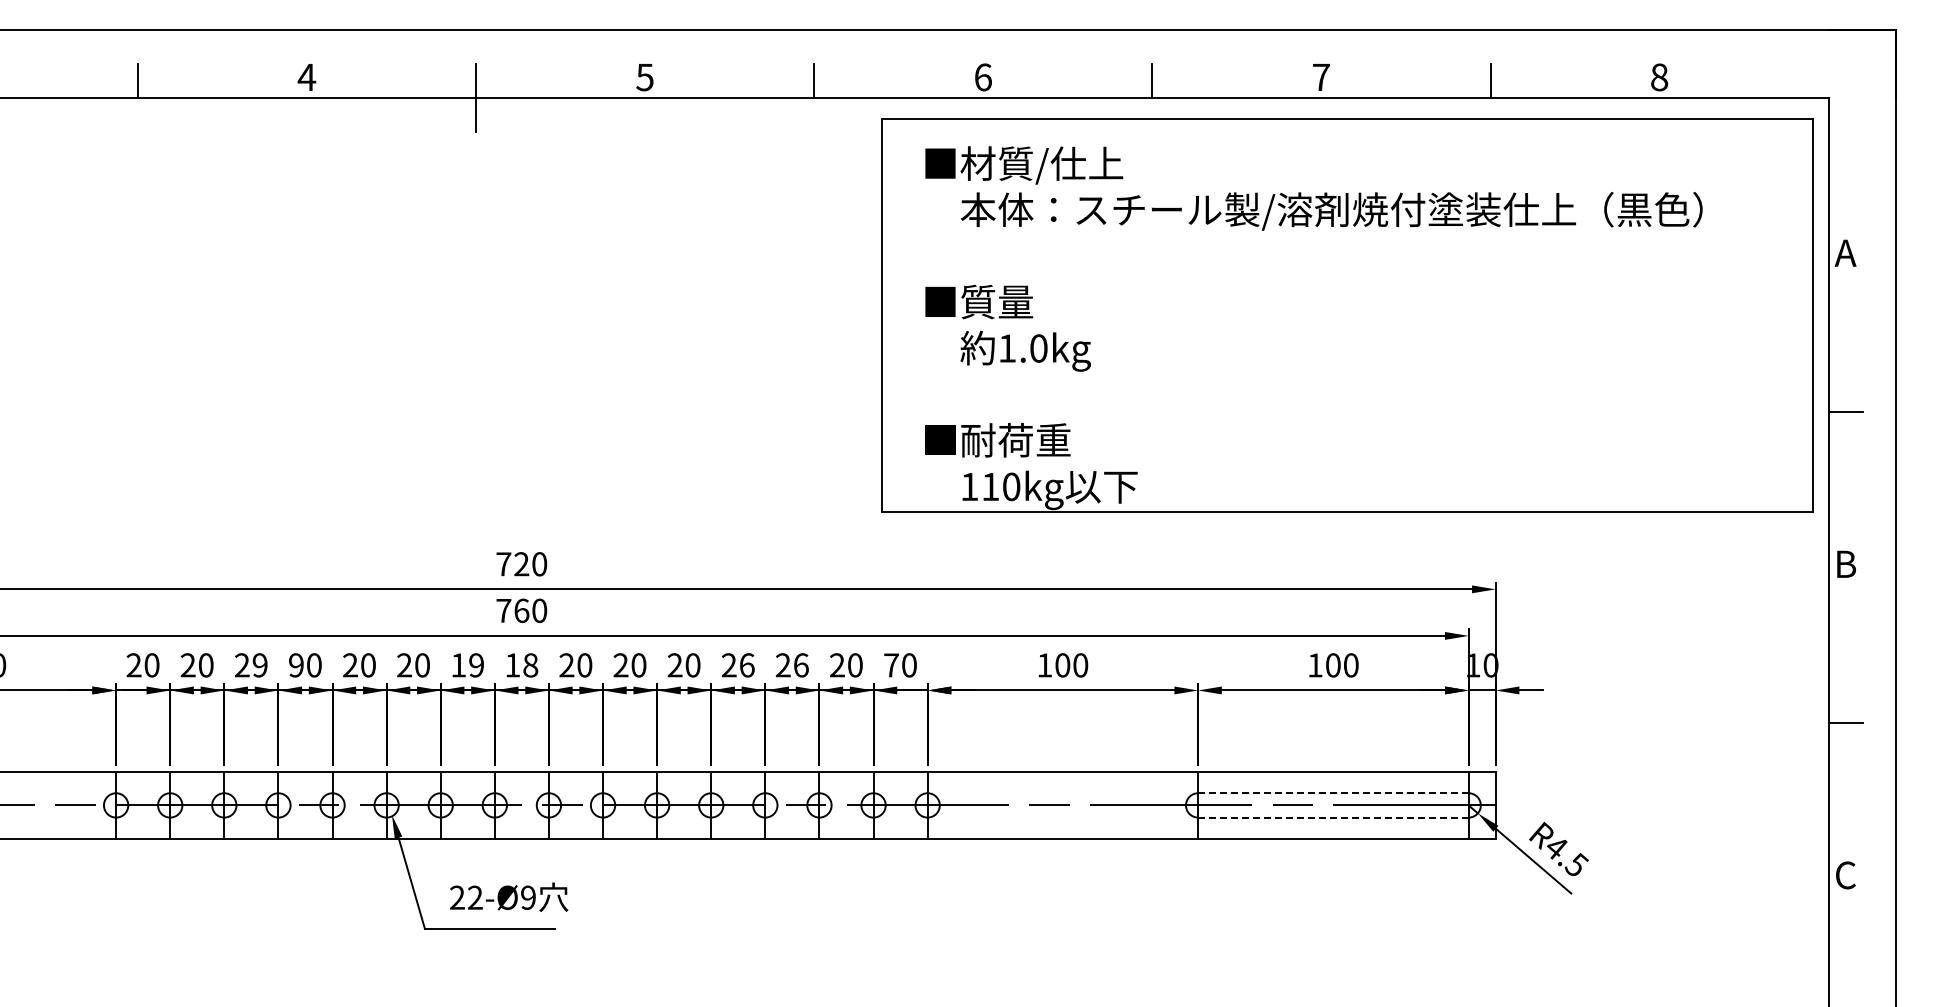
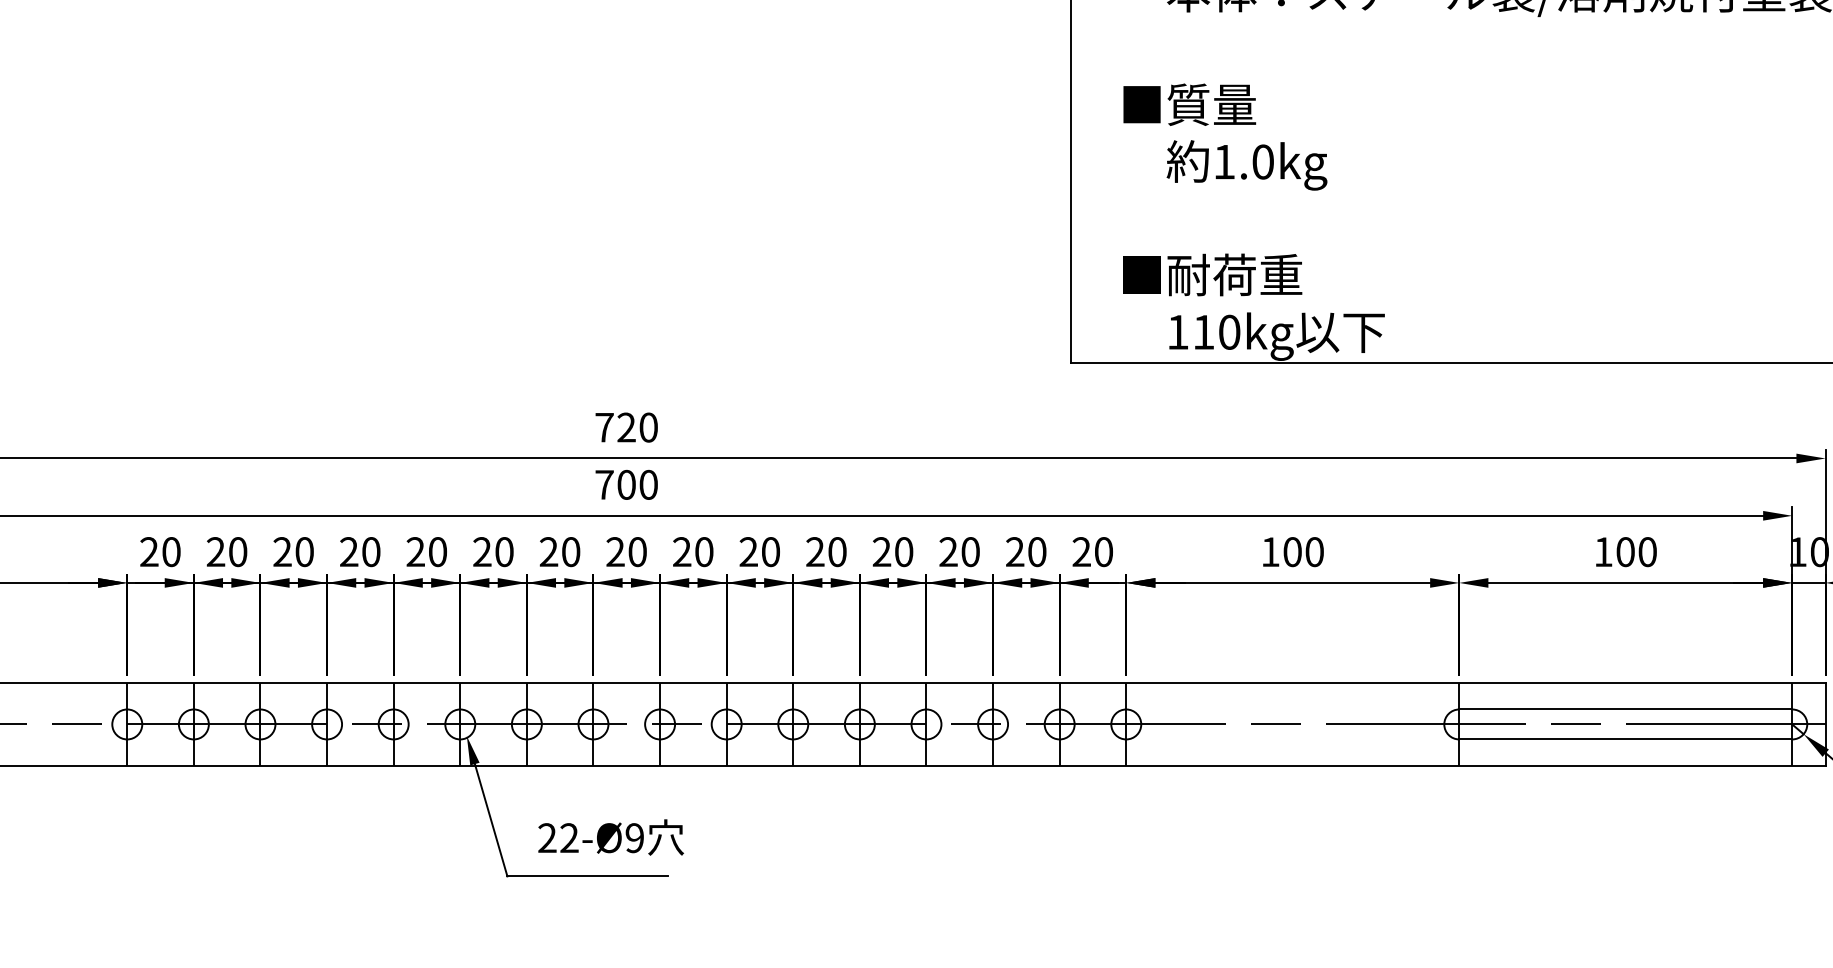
text: (521, 610) -> (626, 484), 760 -> 700
text: (259, 665) -> (303, 552), 29 -> 20
text: (296, 665) -> (349, 552), 90 -> 20
text: (467, 665) -> (559, 552), 19 -> 20
text: (521, 665) -> (626, 552), 18 -> 20
text: (747, 665) -> (904, 552), 26 -> 20
text: (801, 665) -> (970, 552), 26 -> 20
text: (891, 665) -> (1081, 552), 70 -> 20
line: (1333, 793) -> (1625, 709), dashed -> solid
line: (1333, 817) -> (1625, 739), dashed -> solid

